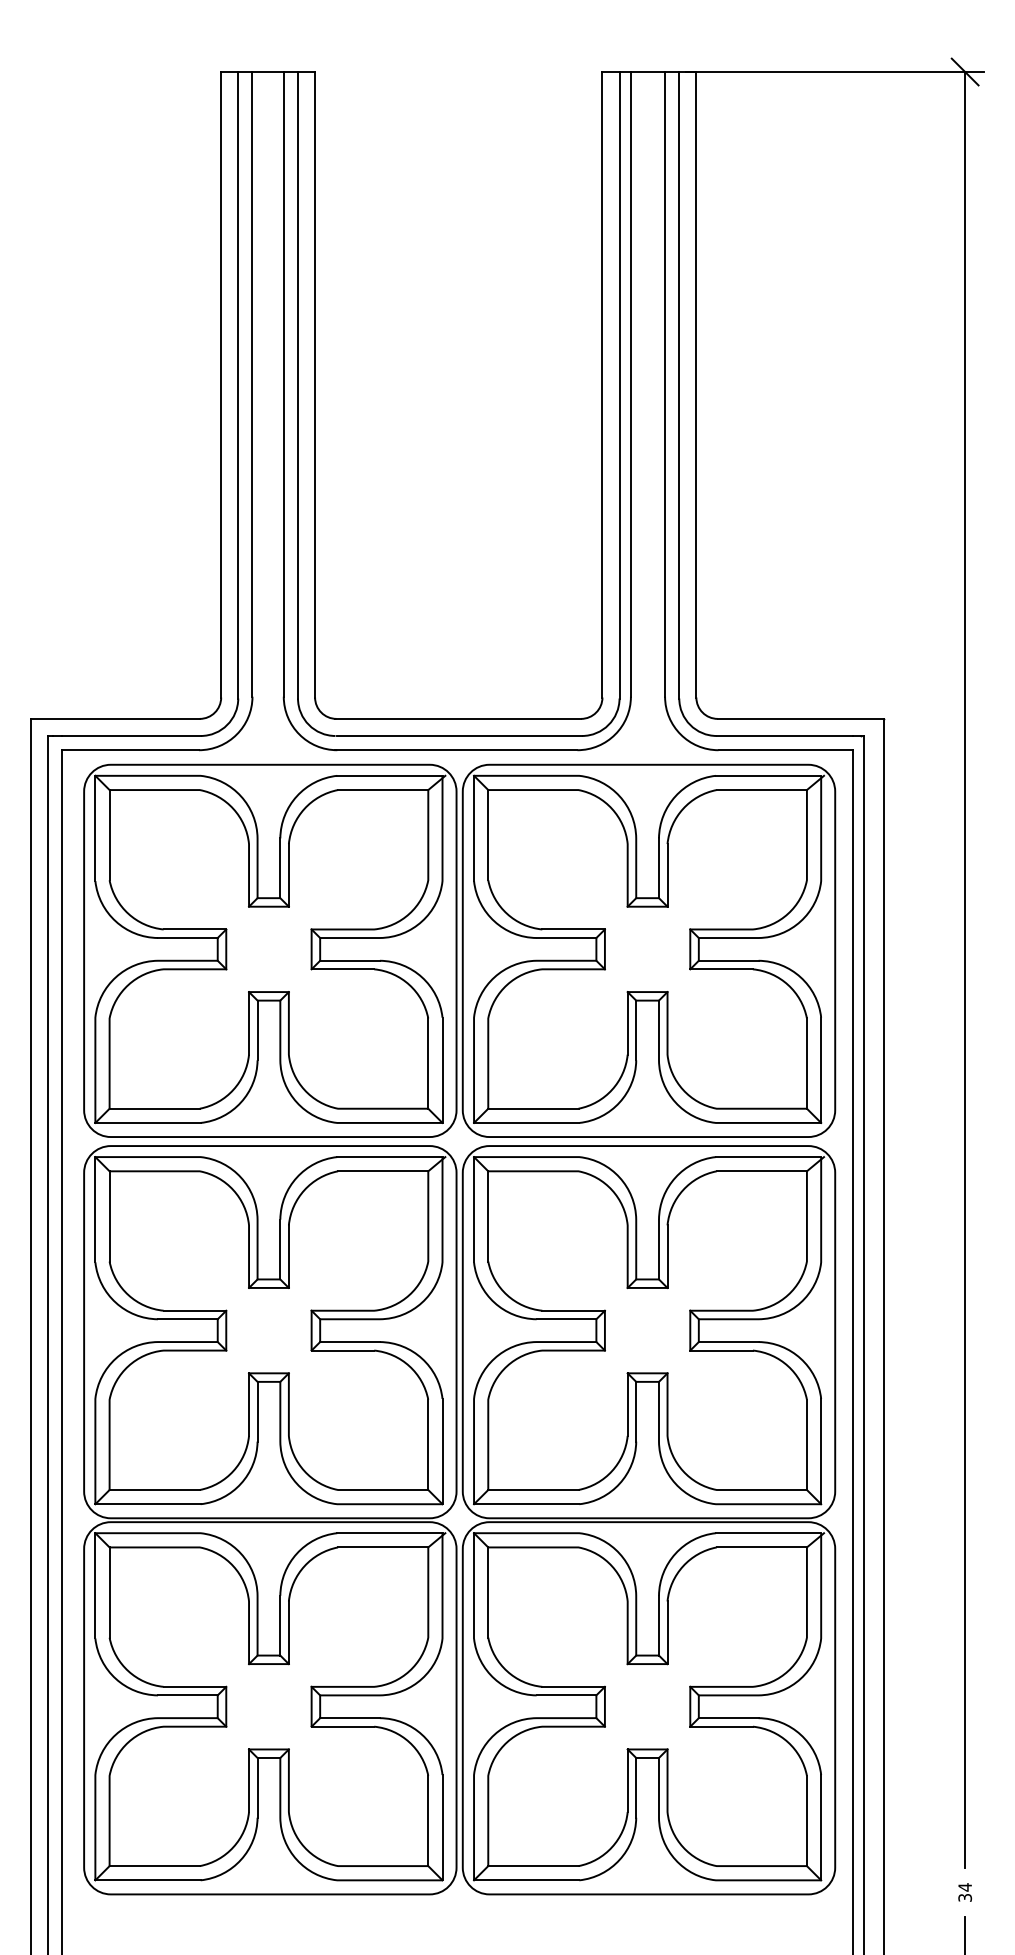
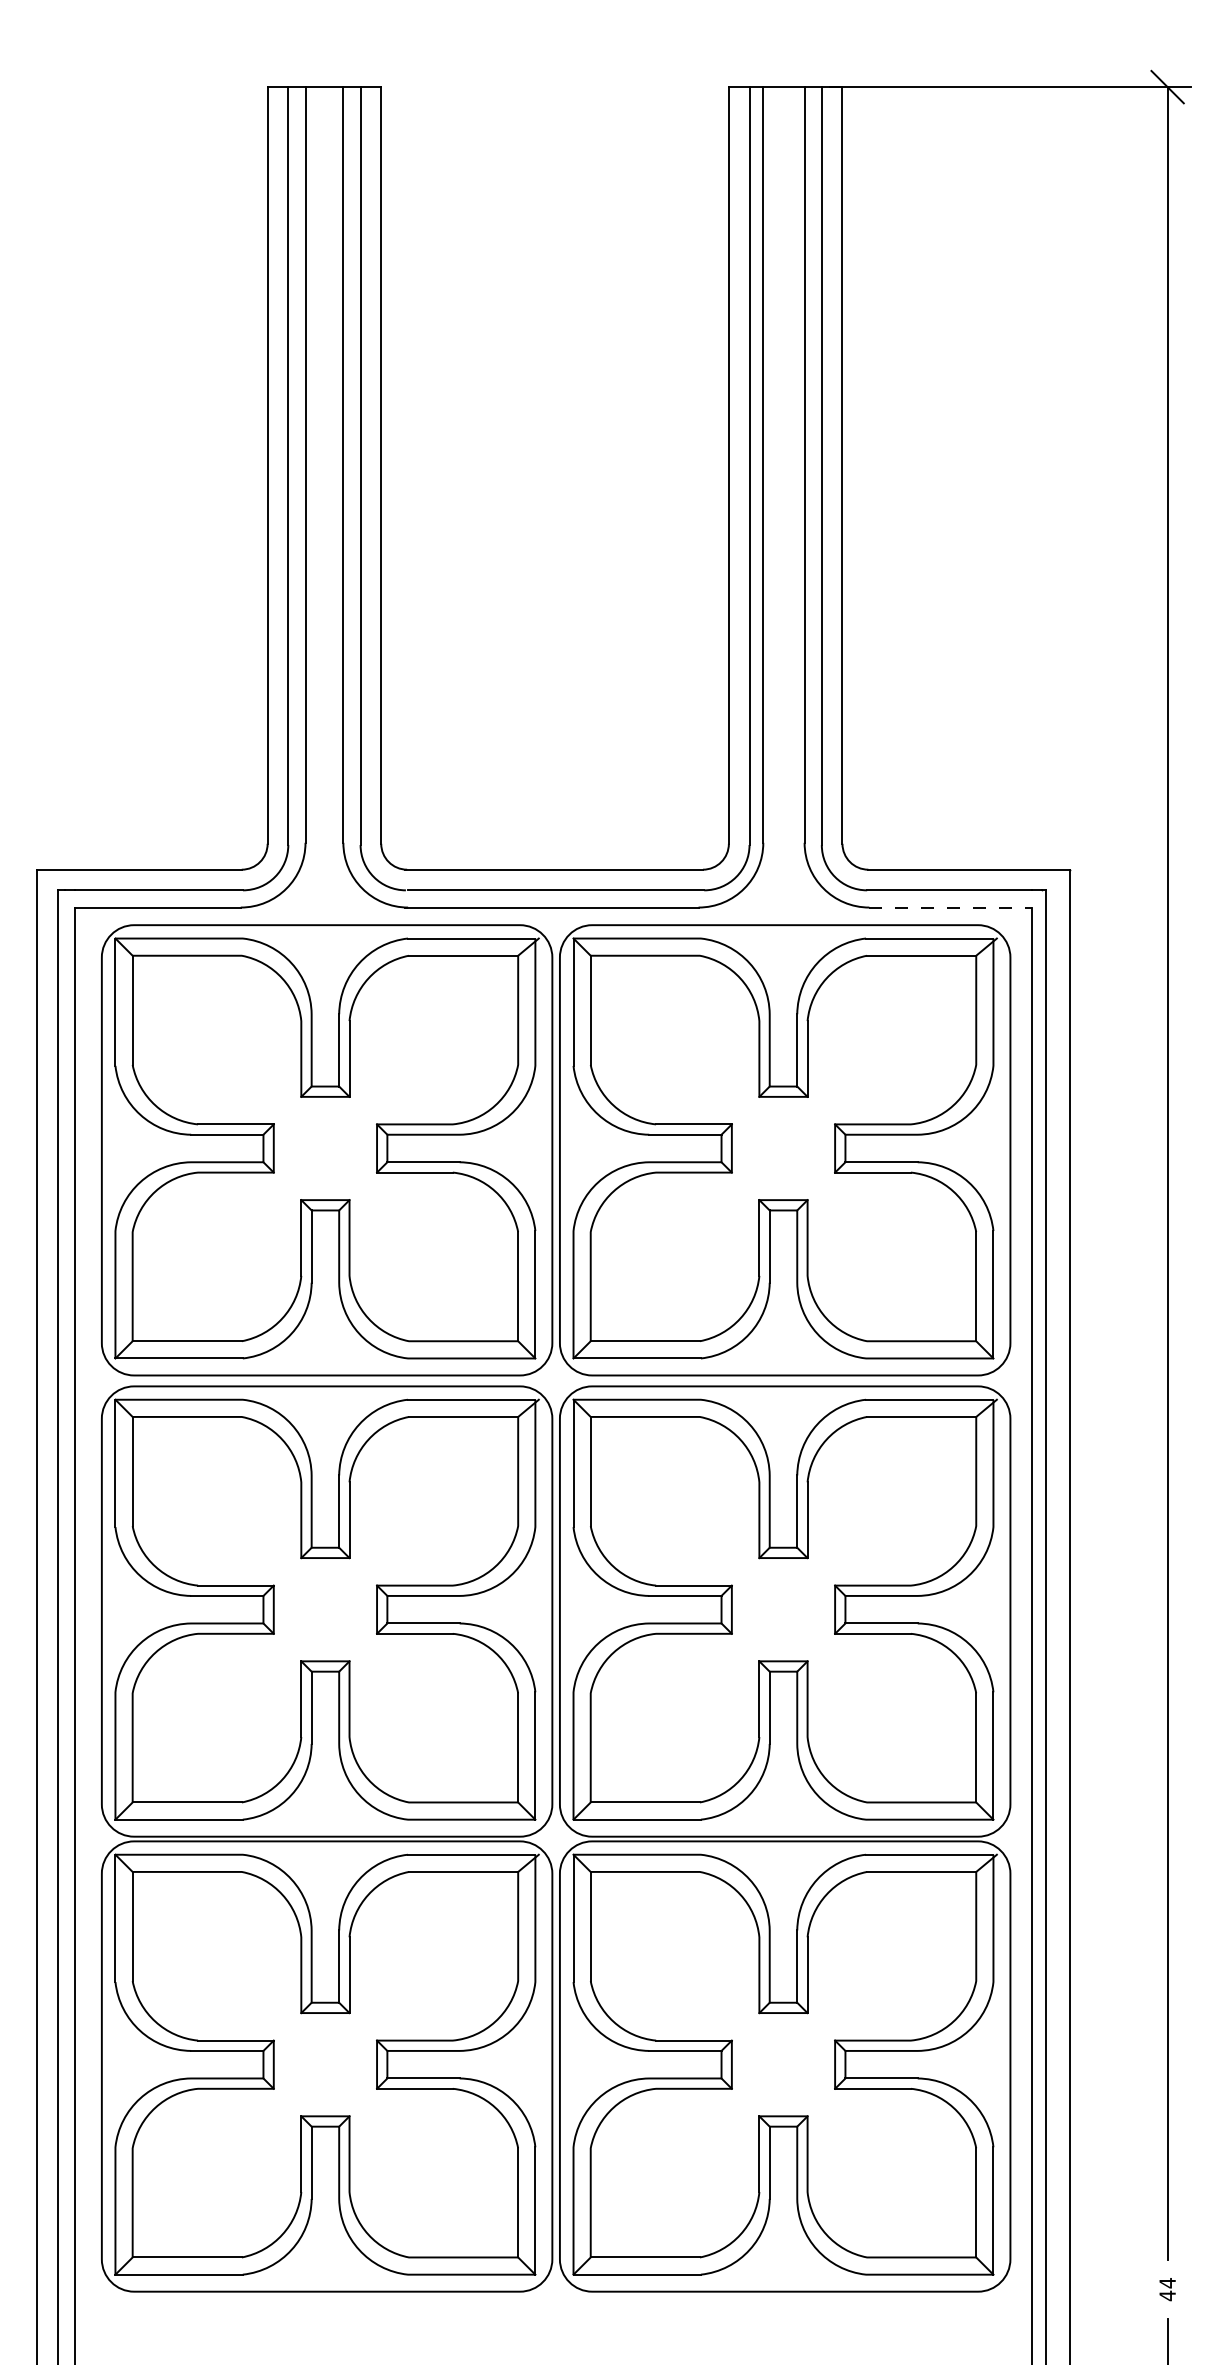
line: (786, 750) -> (951, 907), solid -> dashed
text: (965, 1897) -> (1168, 2295), 34 -> 44

